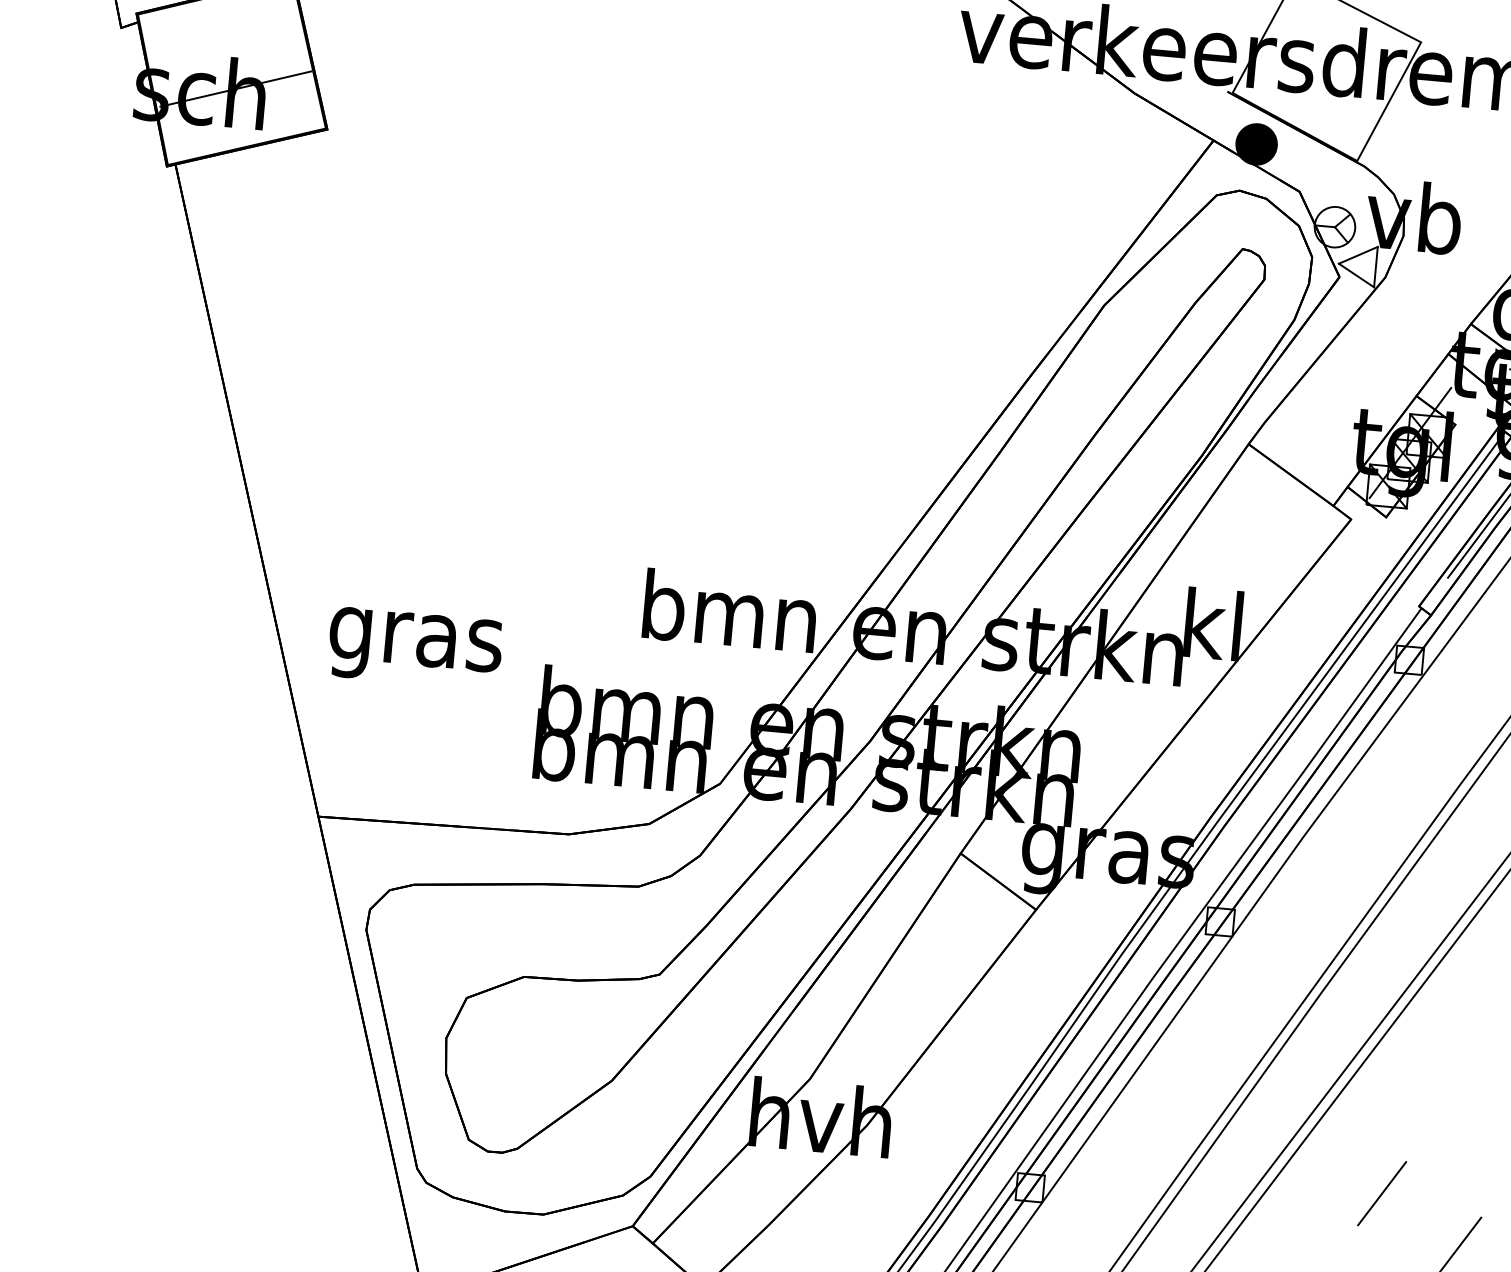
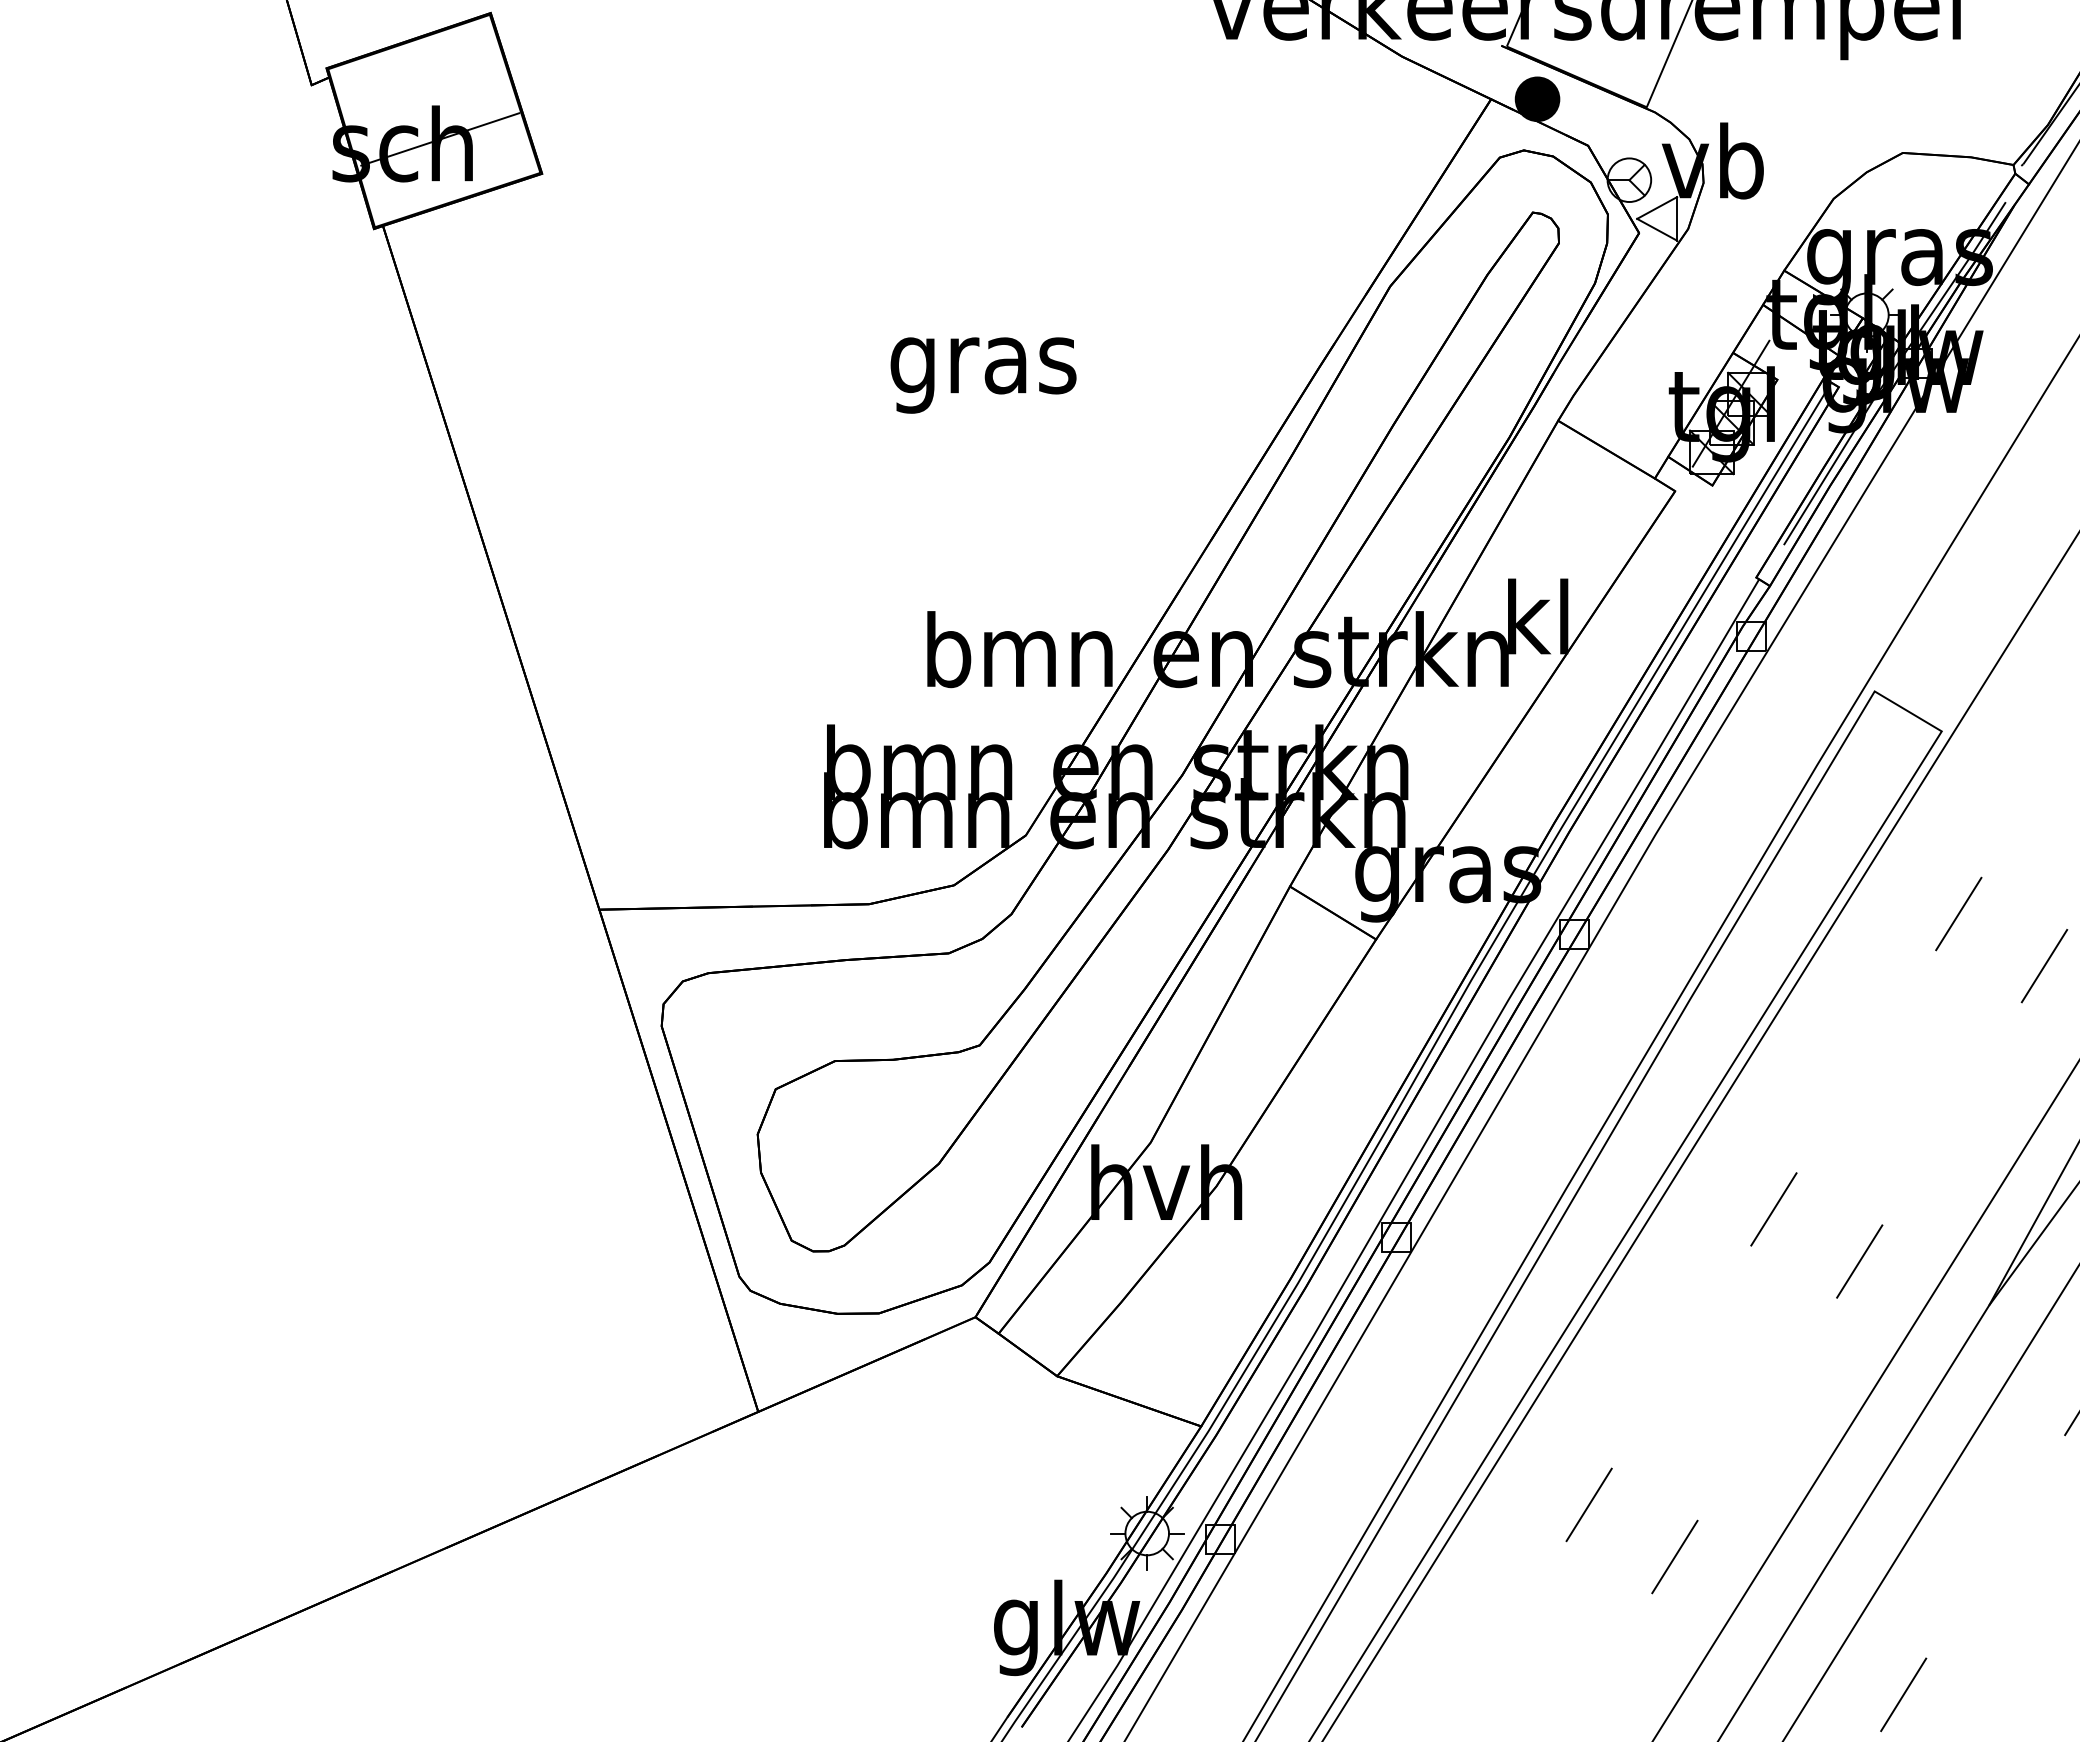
text: (415, 648) -> (983, 375), moved

